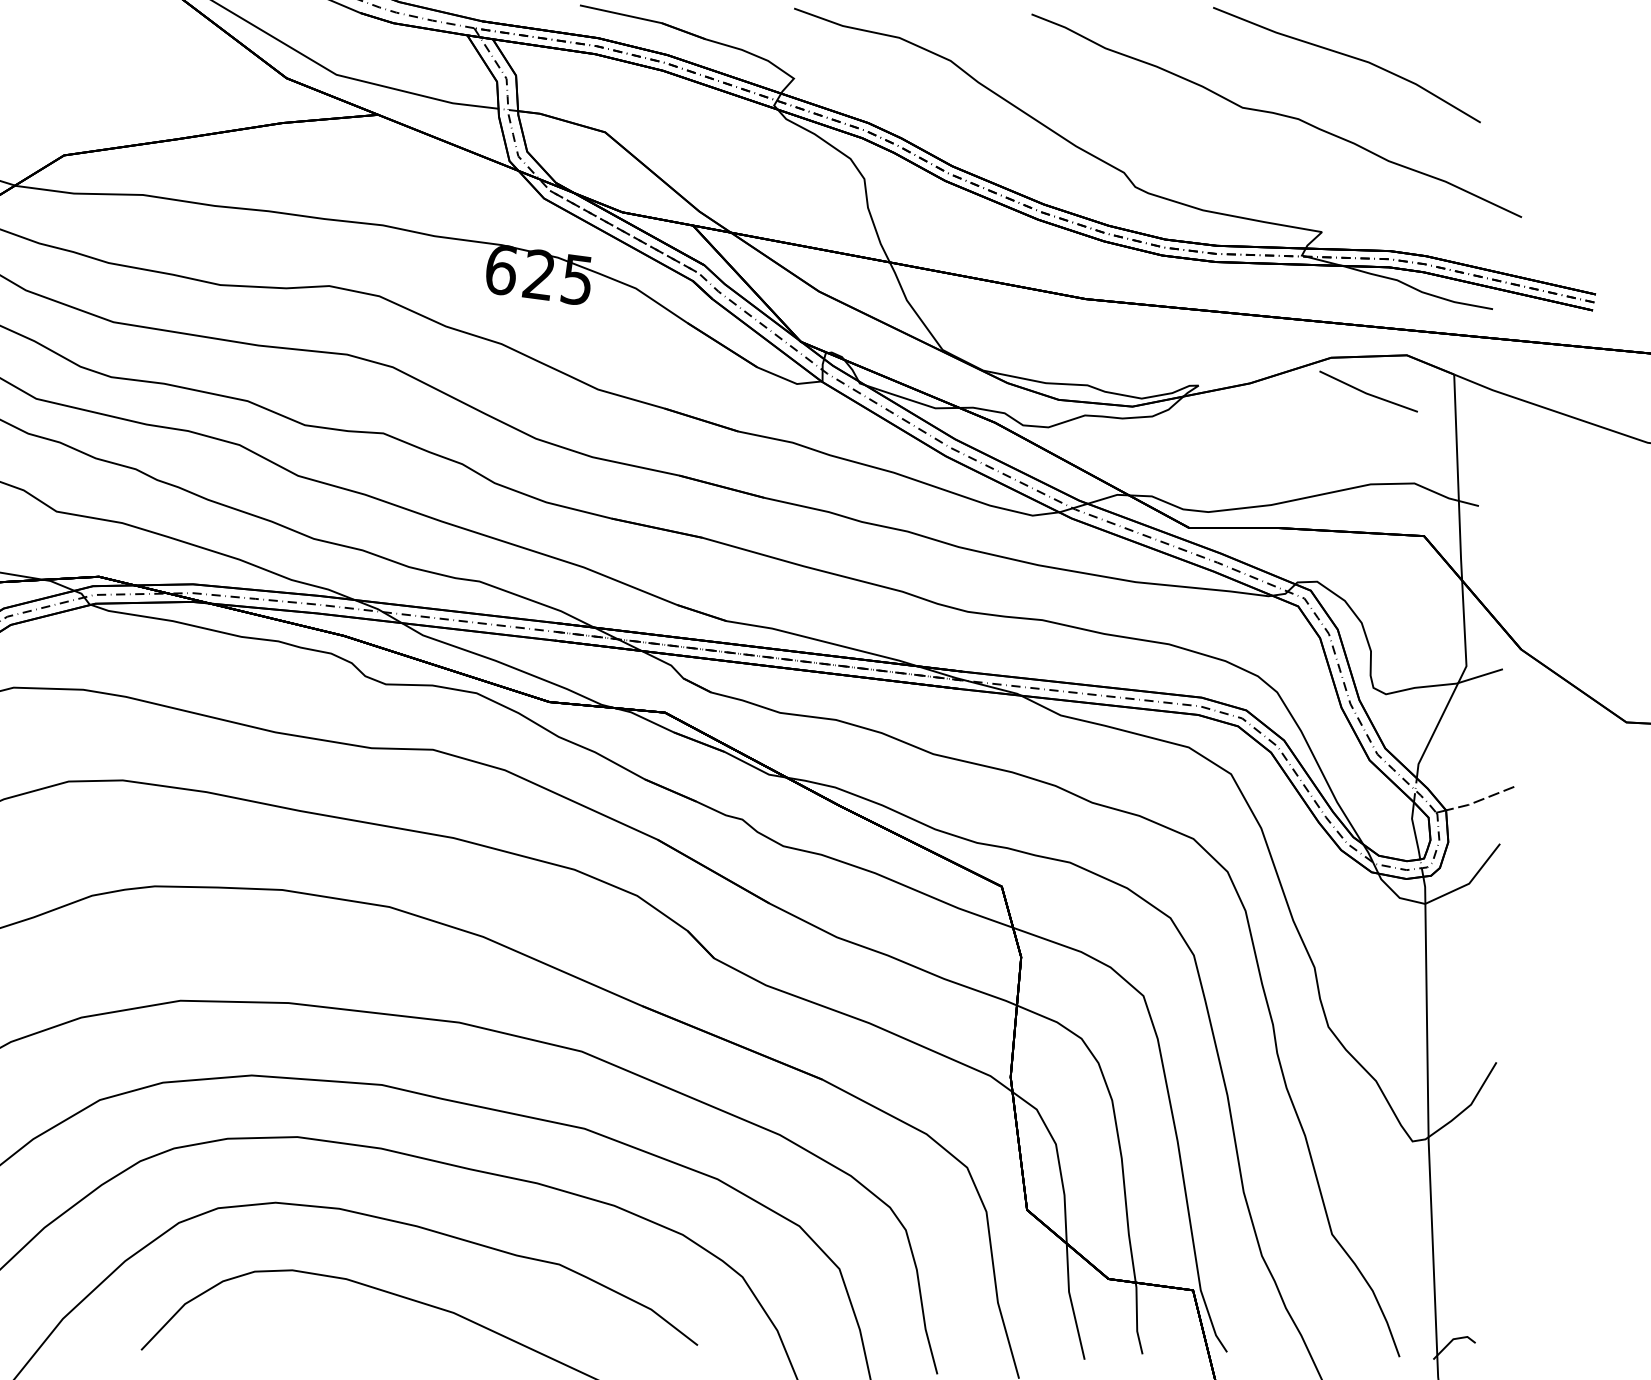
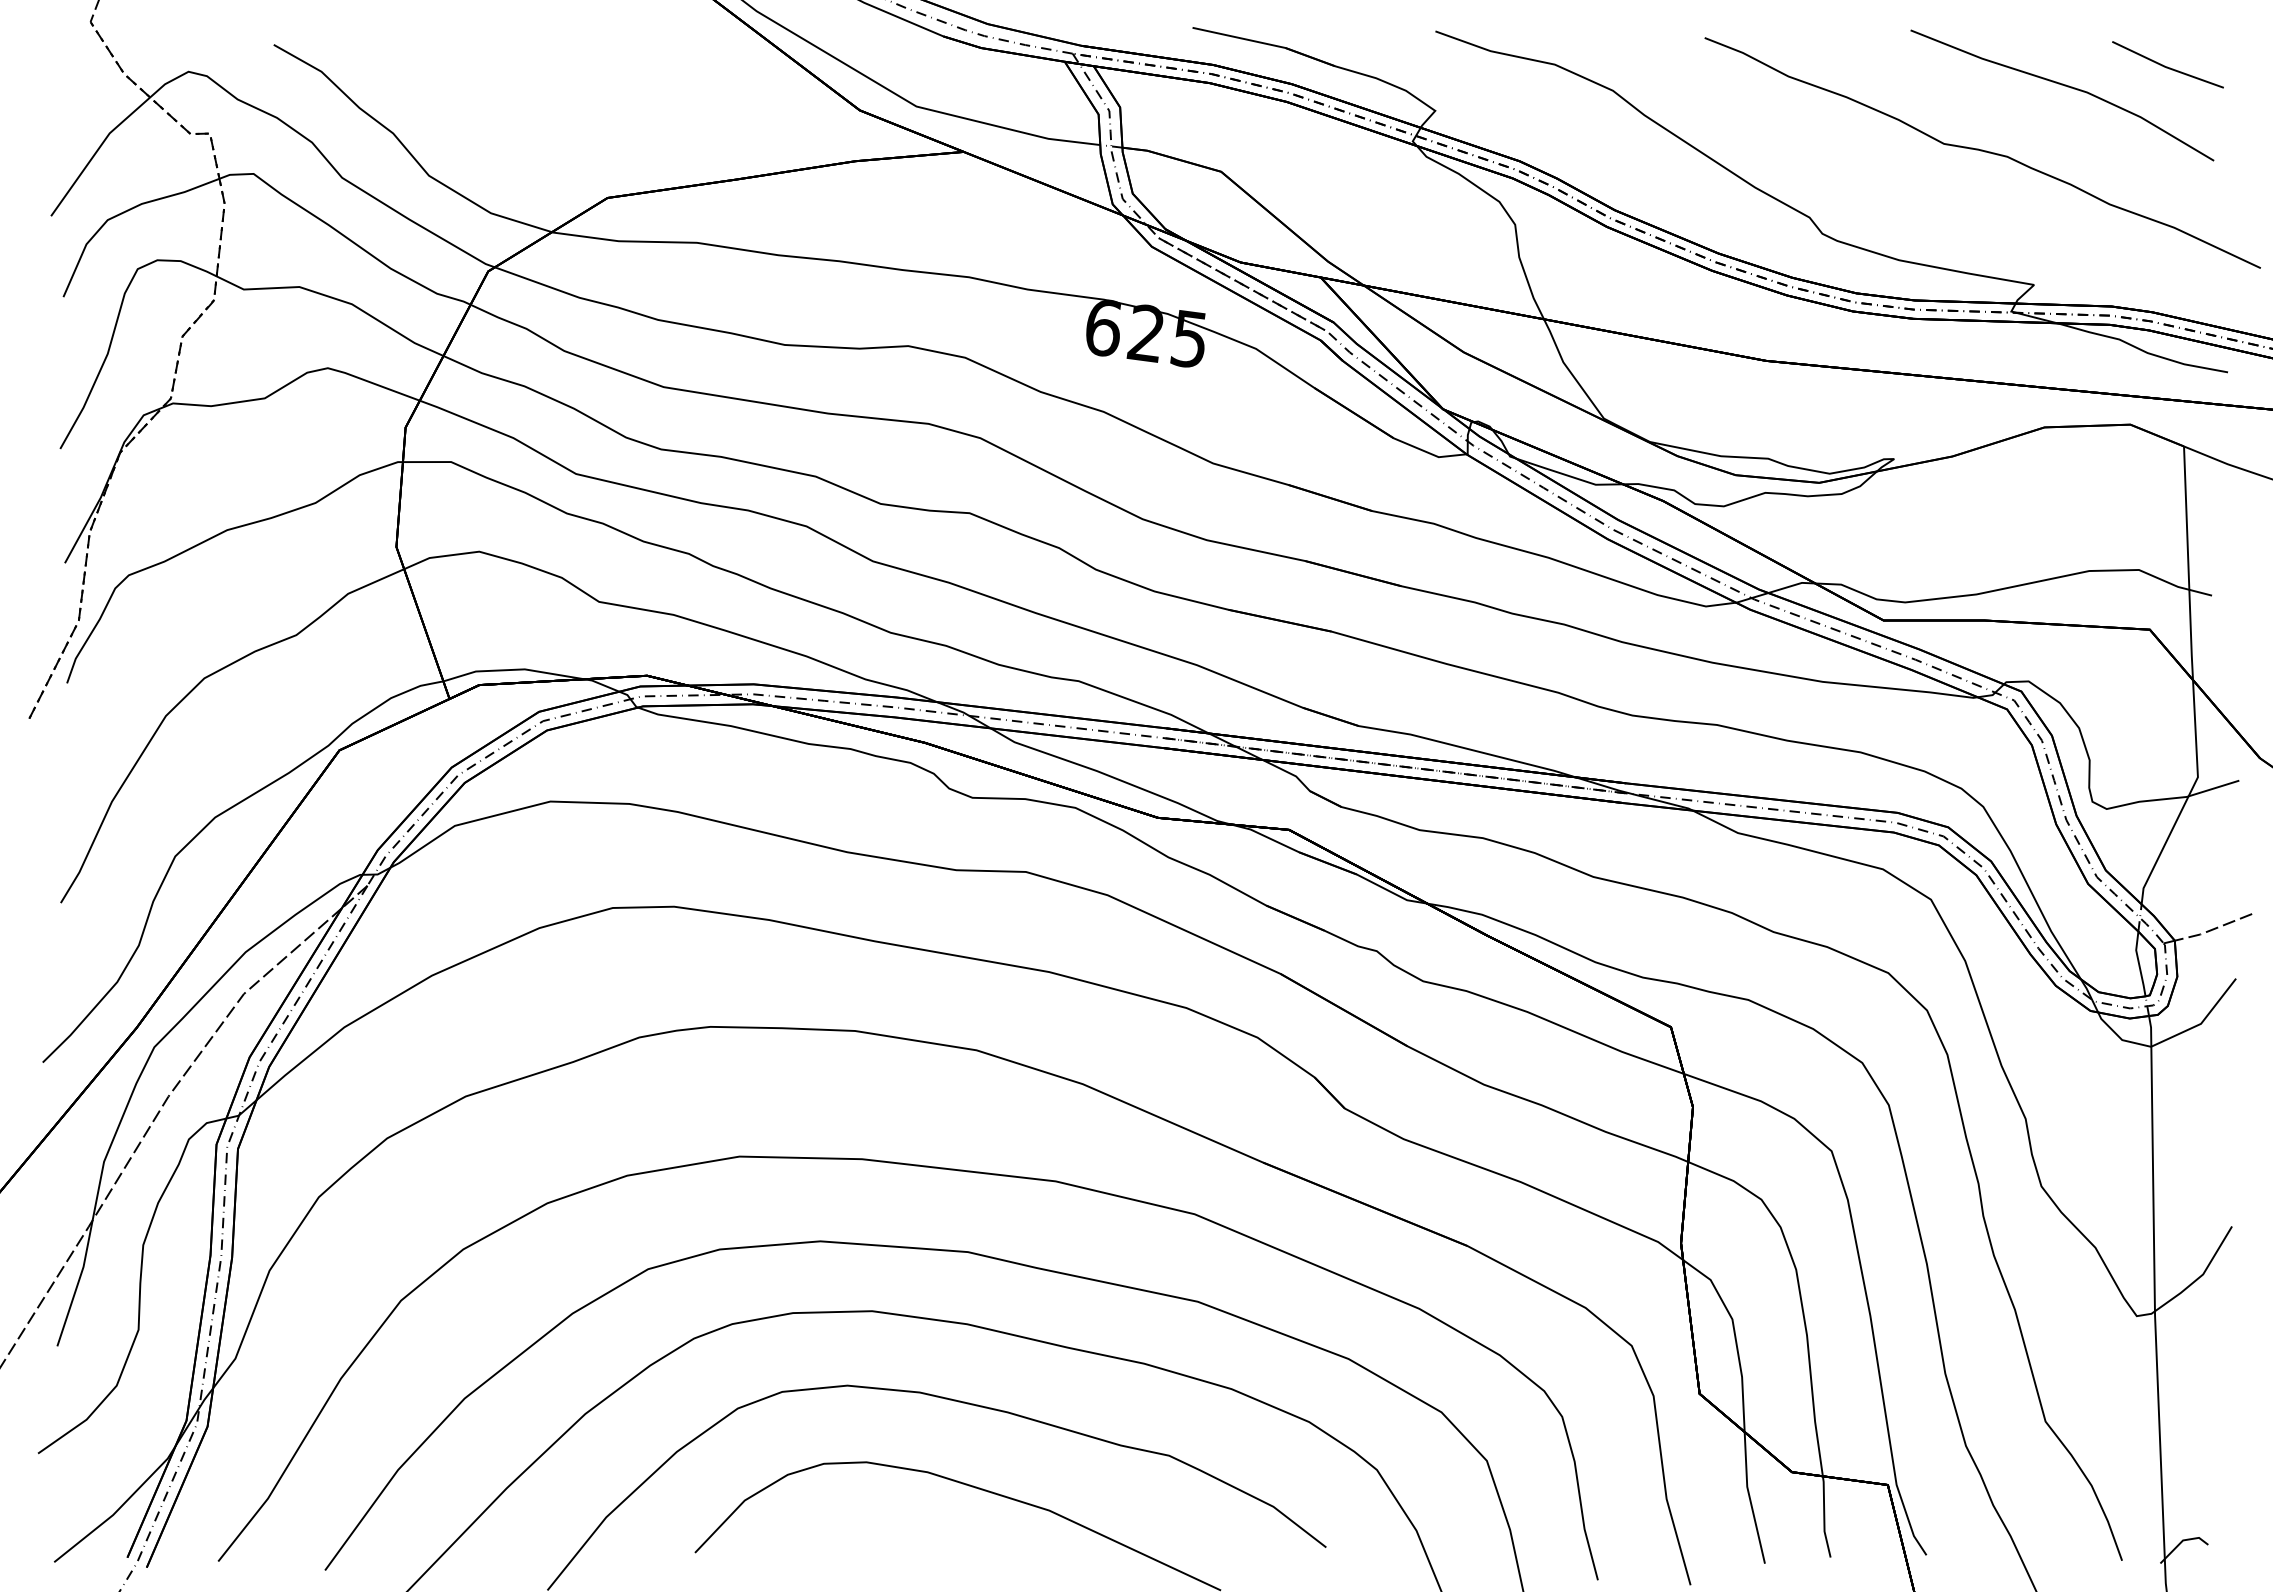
line: (1368, 393) -> (2167, 66), moved

